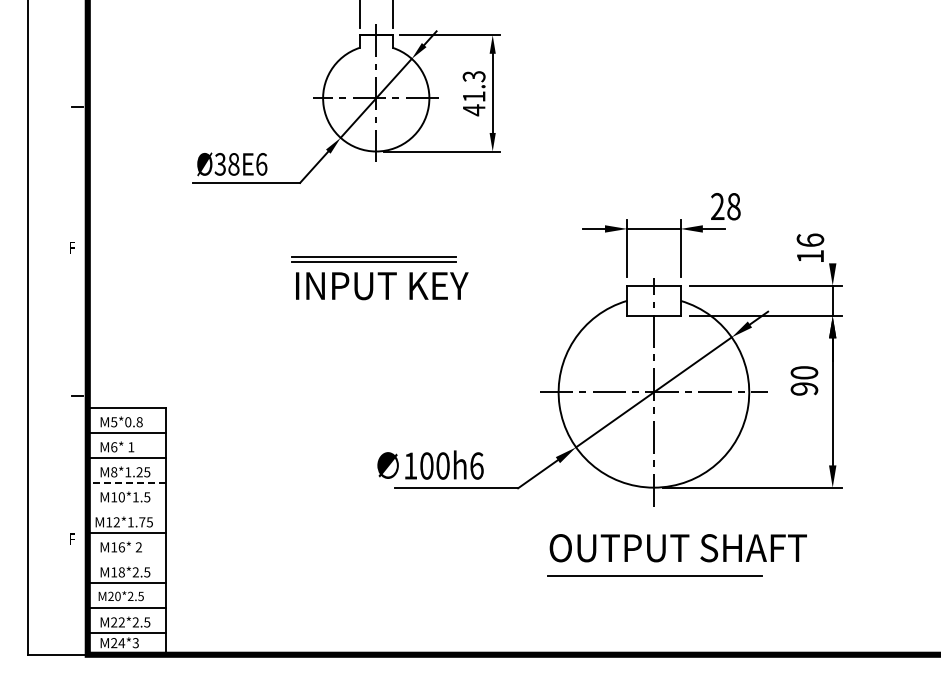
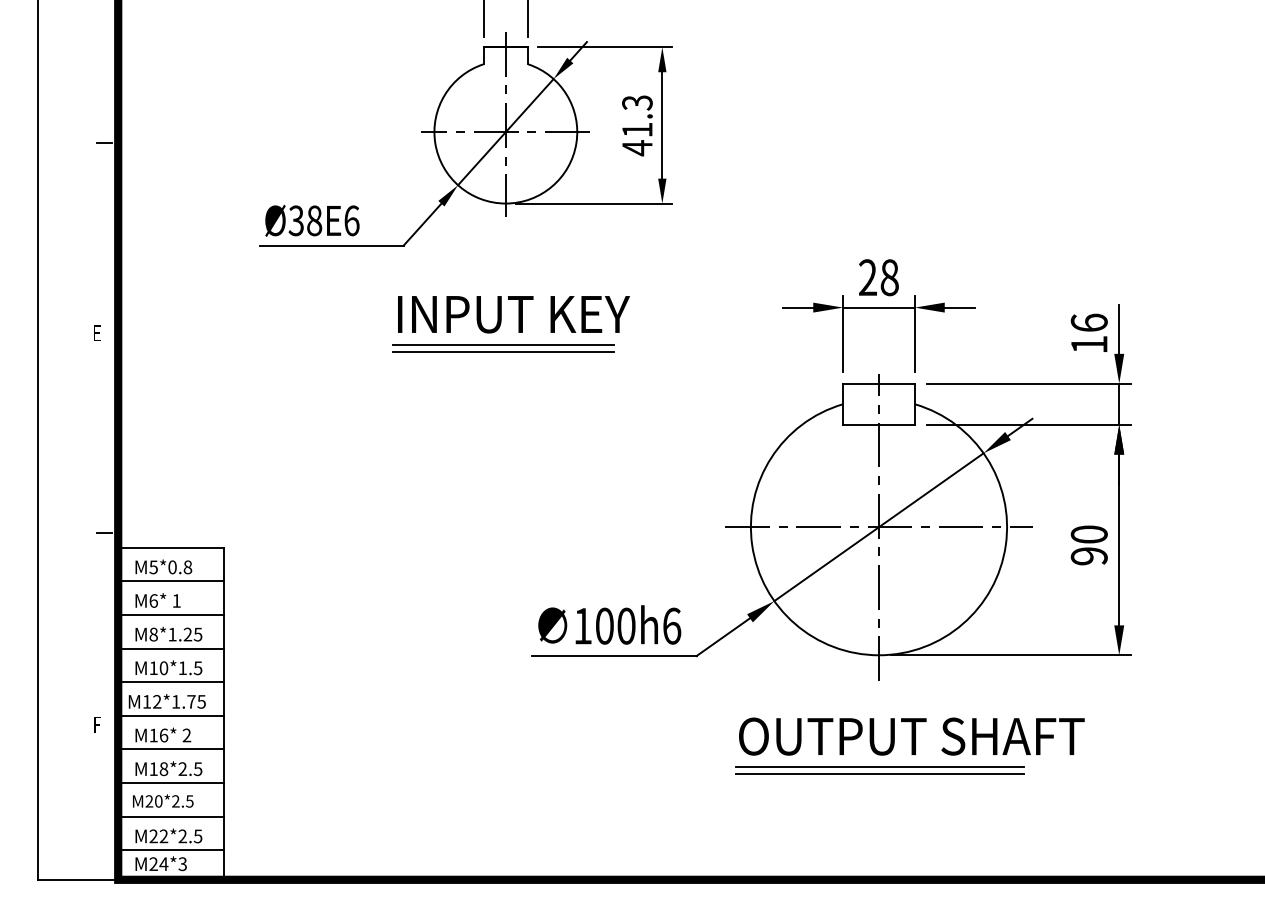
text: (725, 206) -> (878, 277), moved
line: (832, 245) -> (1118, 329), added
text: (71, 247) -> (96, 332), F -> E
text: (382, 286) -> (514, 315), moved
text: (804, 380) -> (1089, 544), moved
text: (430, 464) -> (609, 624), moved
line: (126, 482) -> (170, 648), dashed -> solid
line: (126, 507) -> (170, 681), added
line: (126, 557) -> (170, 749), added
line: (654, 570) -> (879, 766), added

